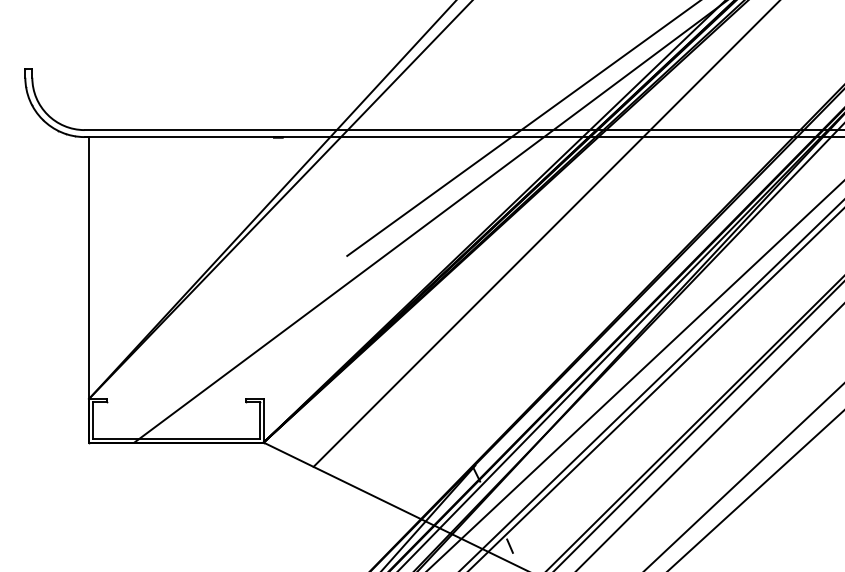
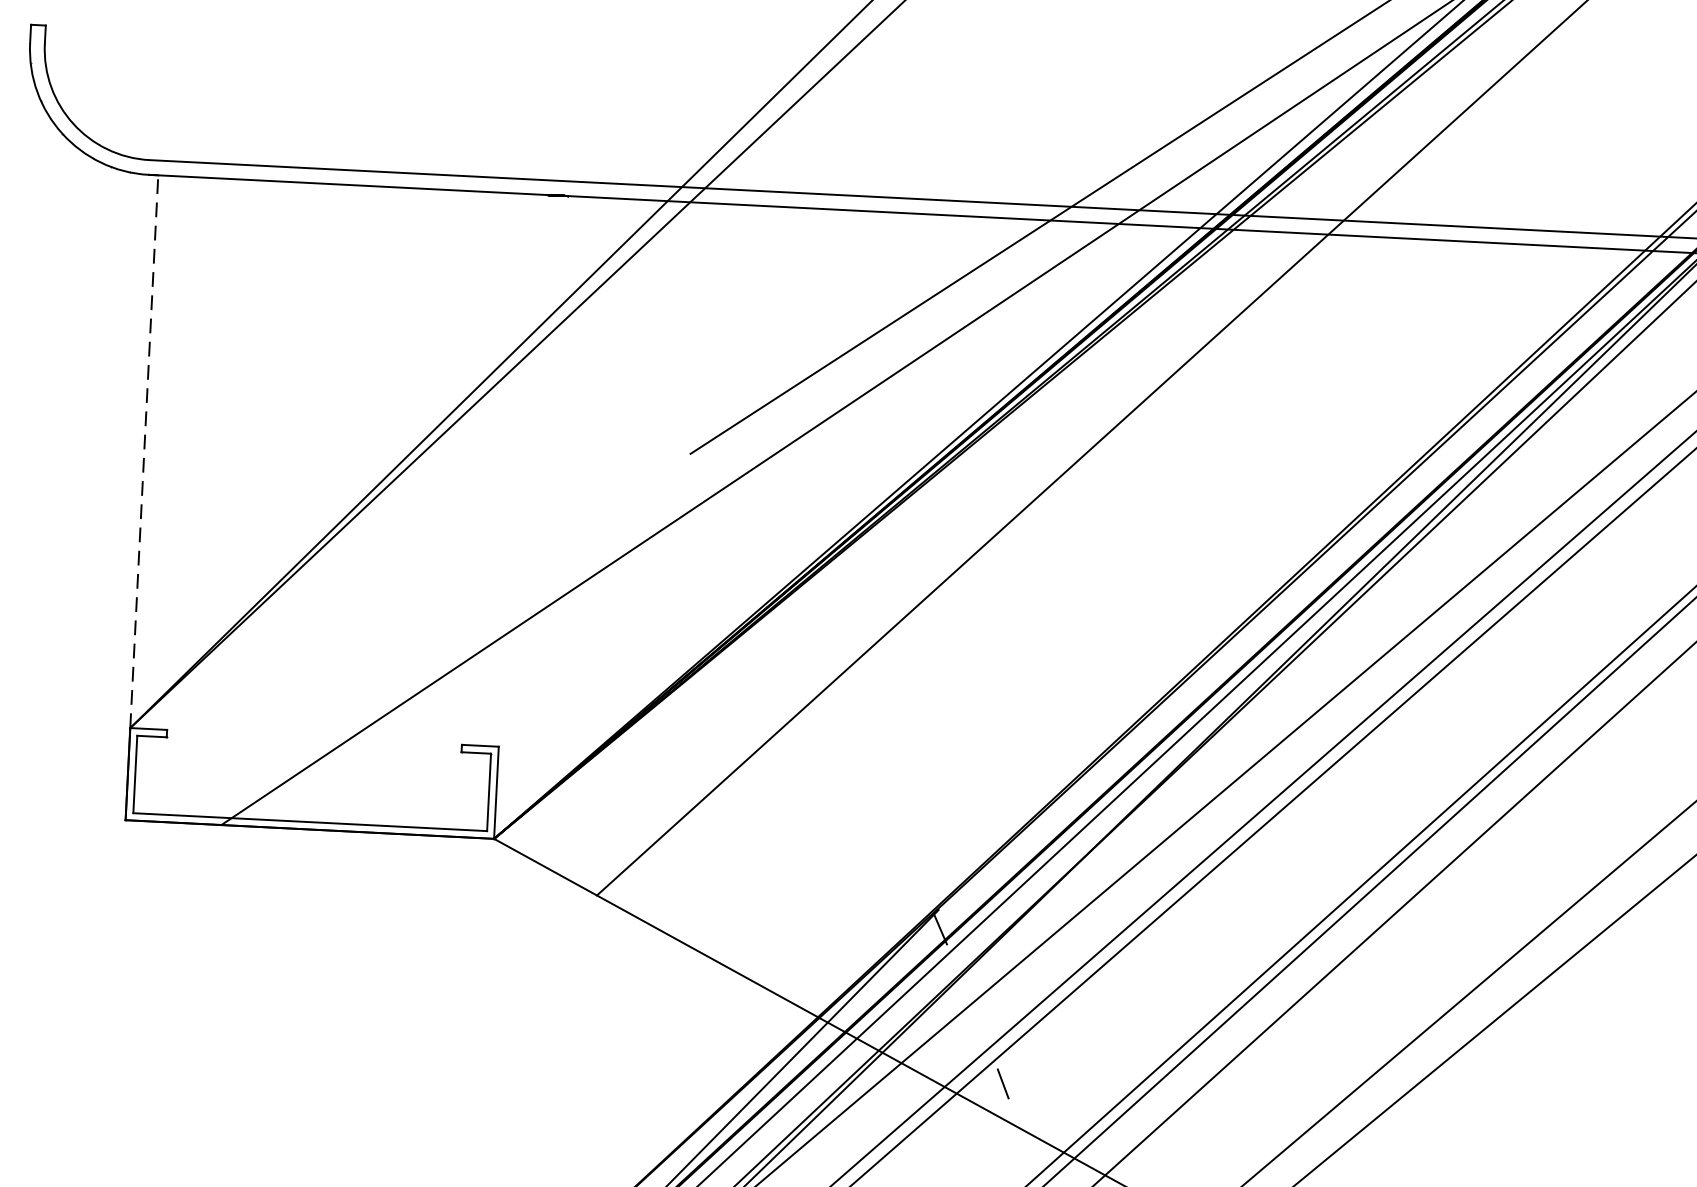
line: (89, 268) -> (145, 452), solid -> dashed

